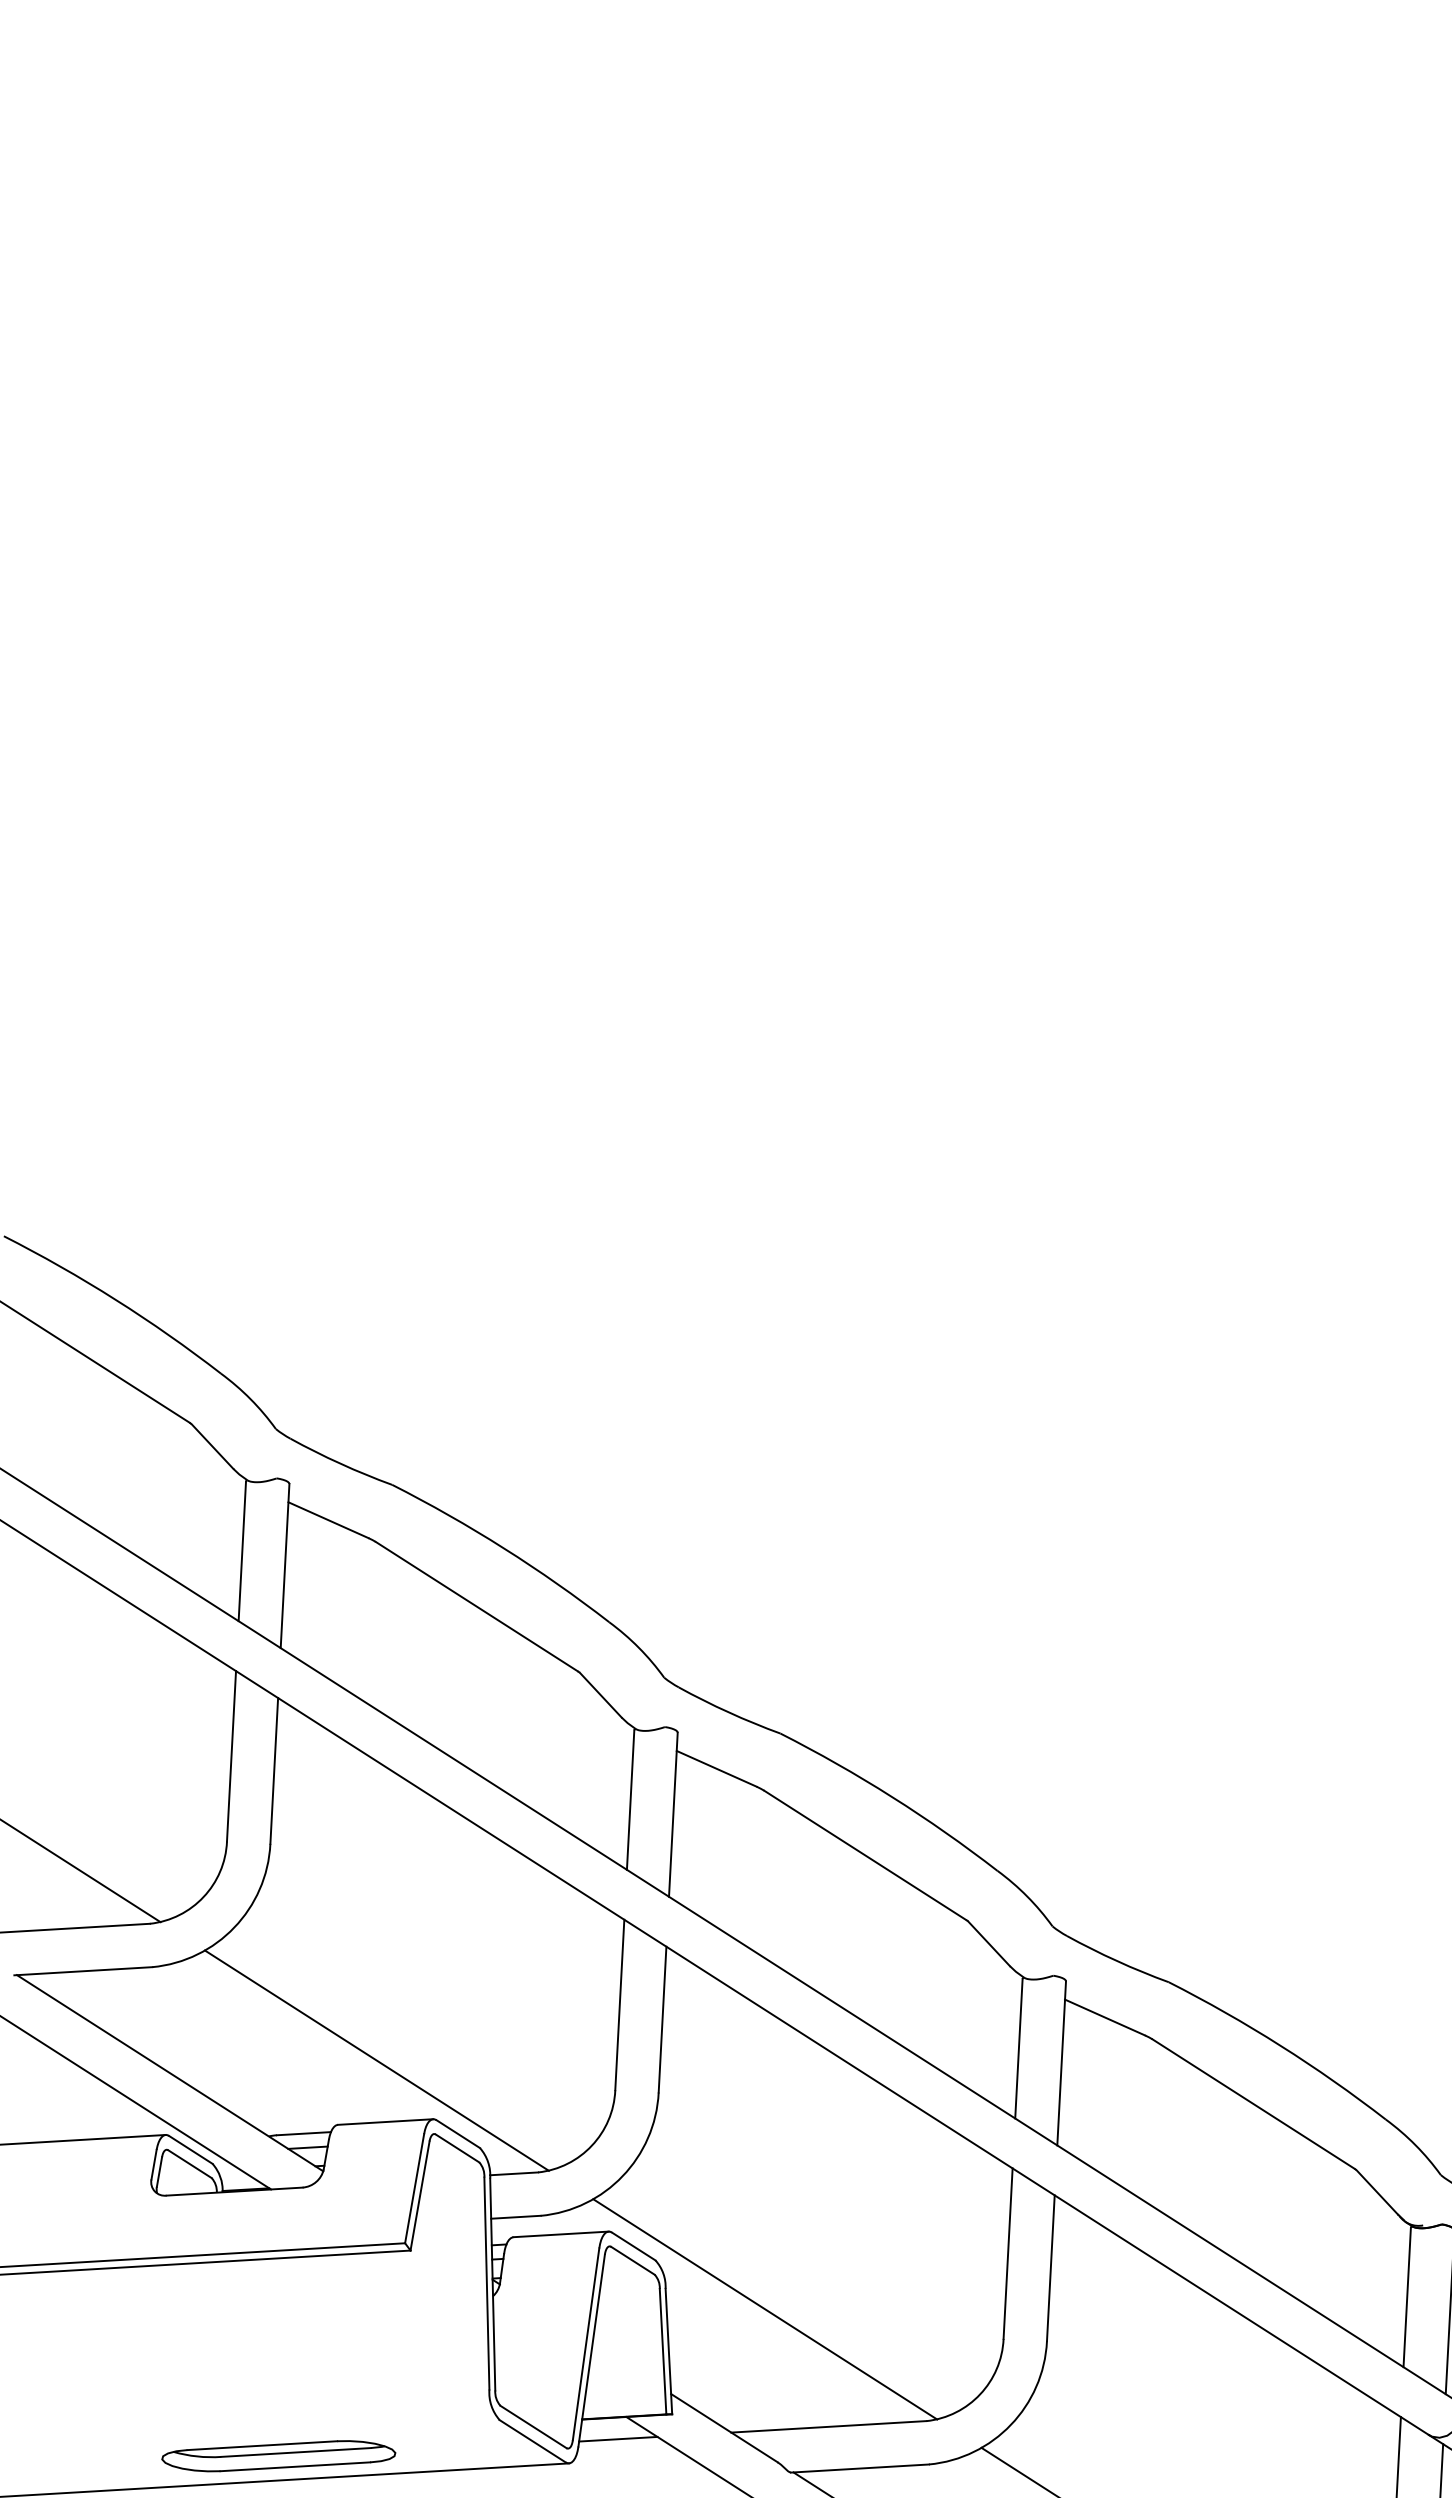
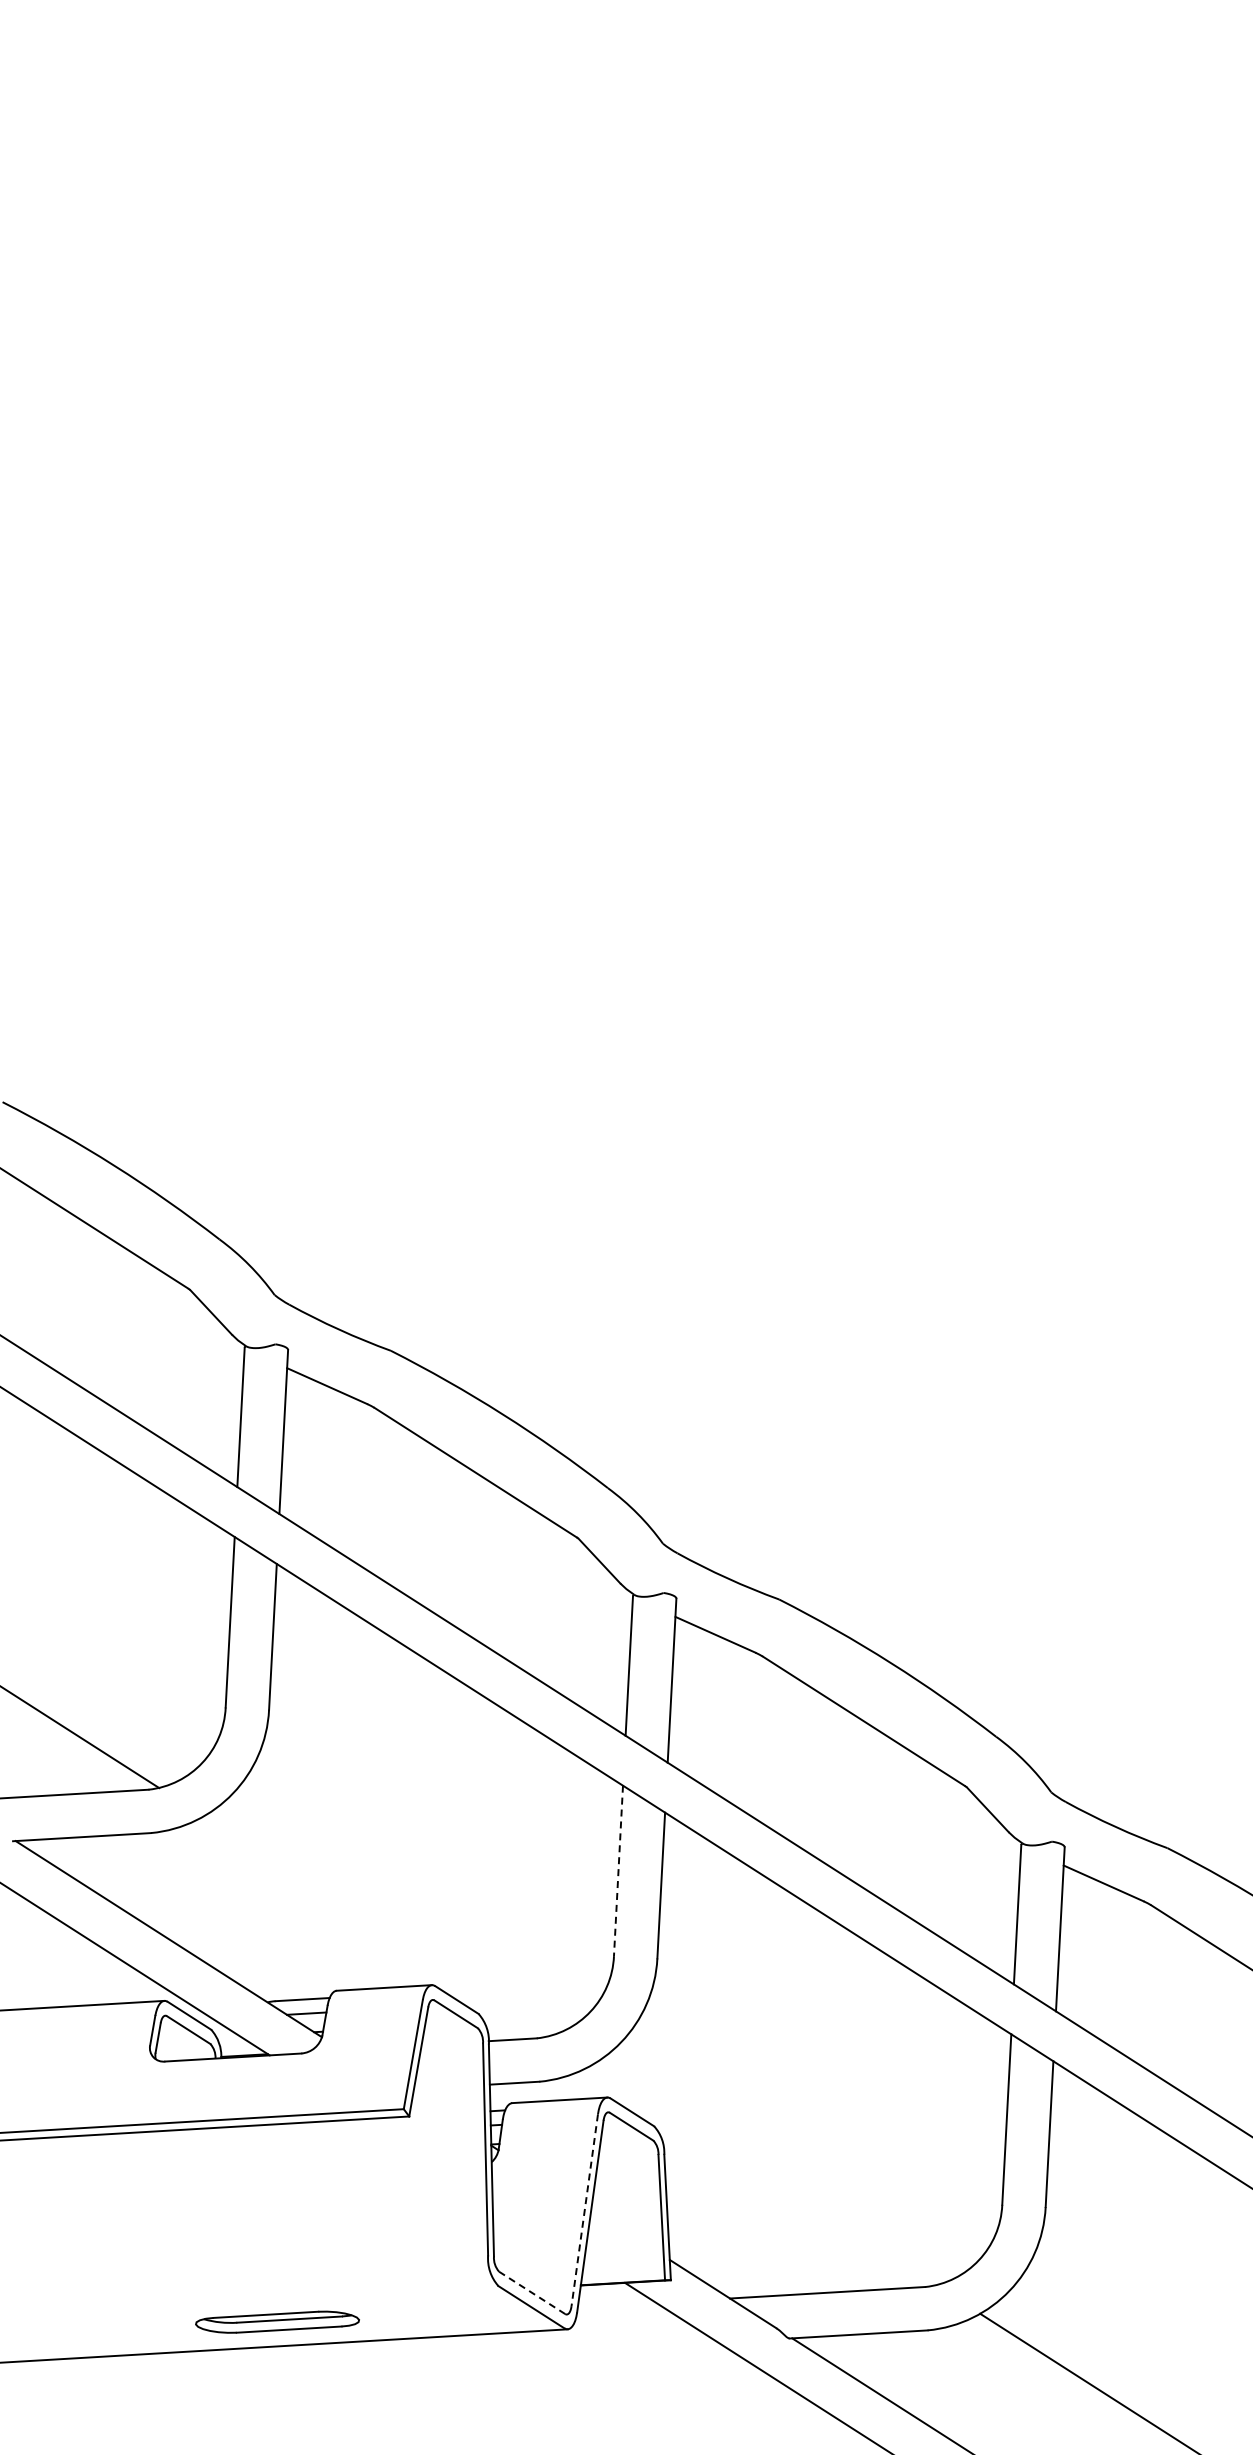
line: (619, 2005) -> (618, 1871), solid -> dashed
line: (376, 2060) -> (375, 1926), removed
line: (765, 2309) -> (764, 2175), removed
line: (586, 2344) -> (585, 2210), solid -> dashed
line: (533, 2426) -> (532, 2292), solid -> dashed
line: (618, 2438) -> (617, 2304), removed
part: (278, 2456) -> (277, 2322), size x0.7

